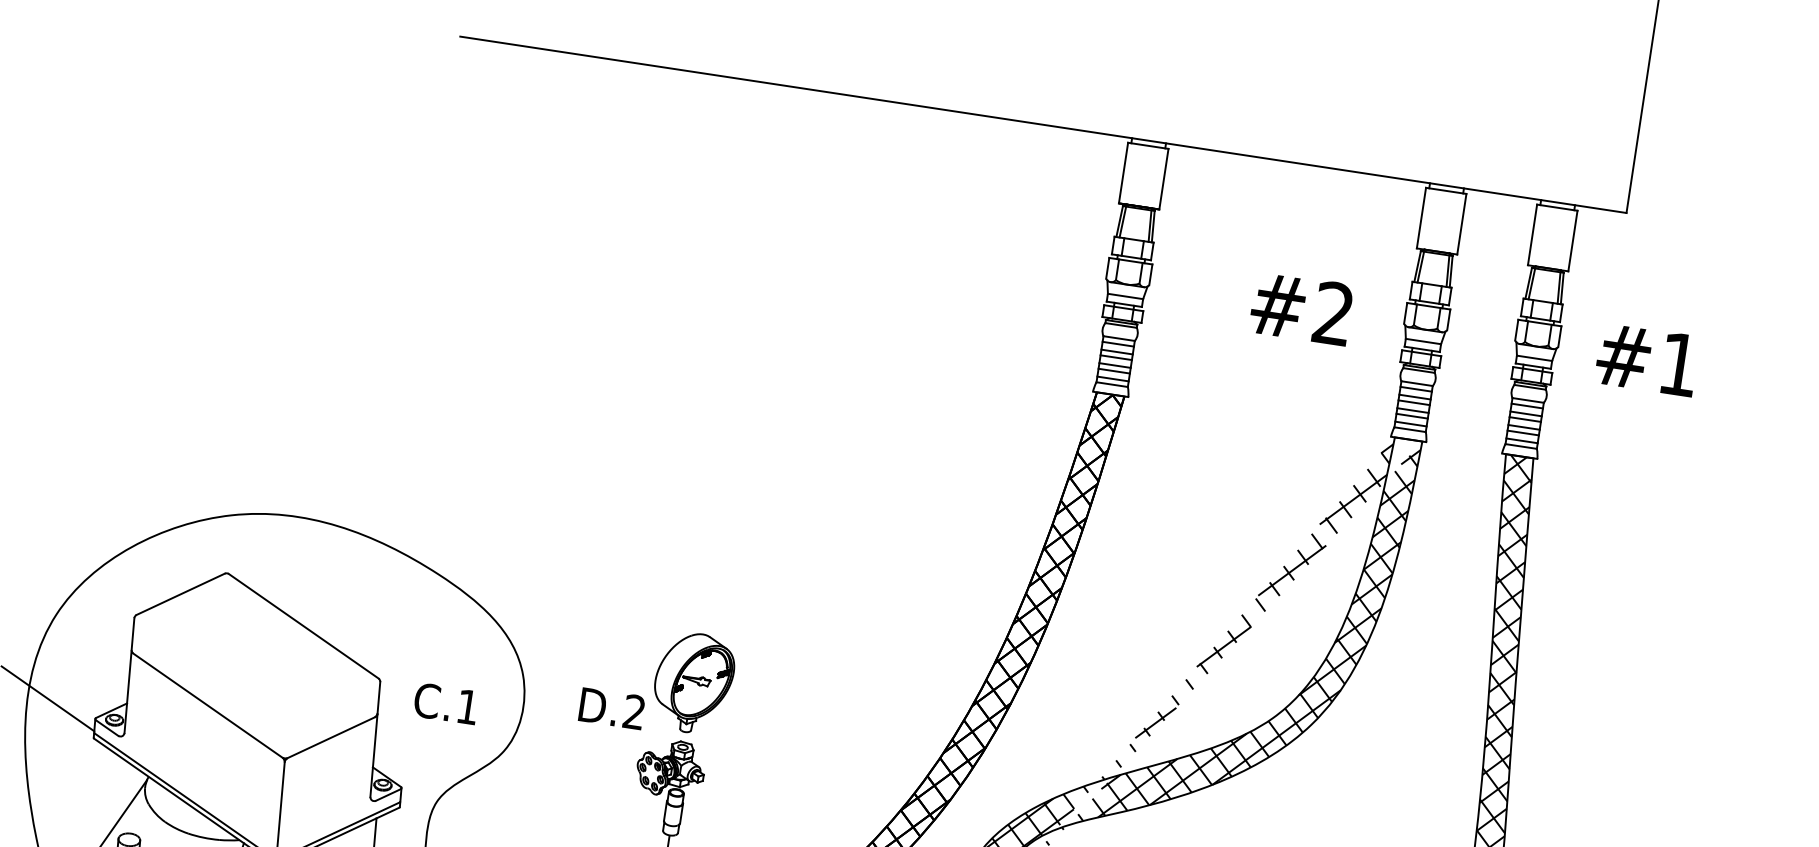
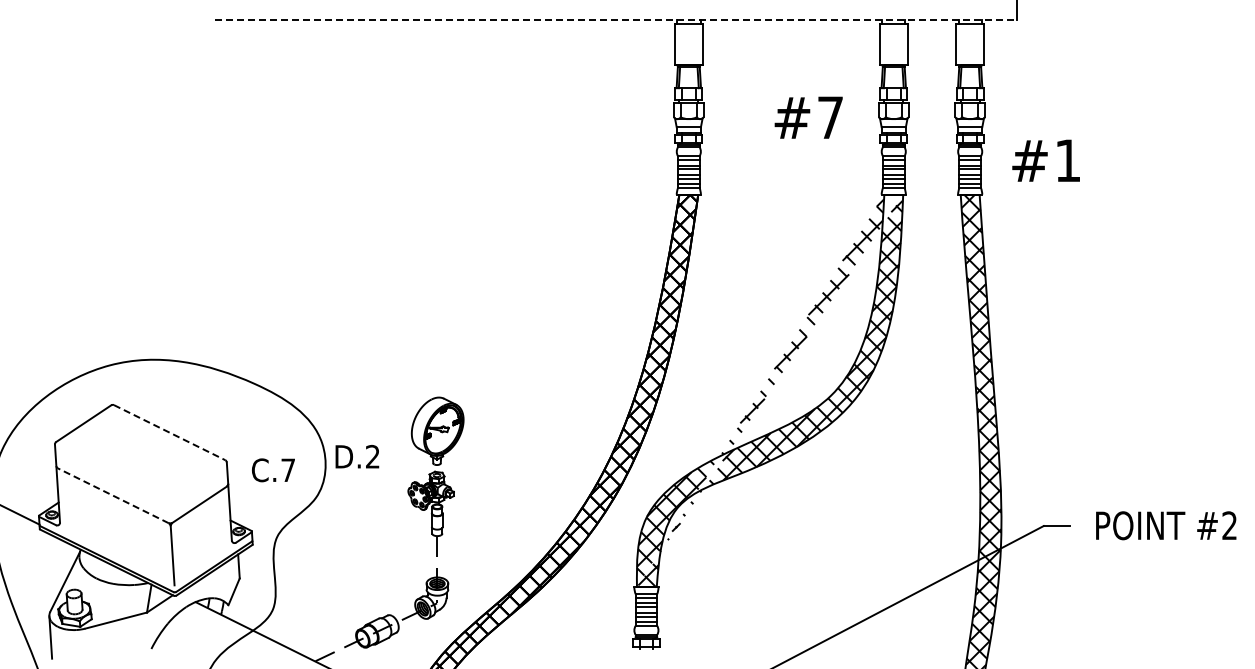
line: (1043, 125) -> (616, 20), solid -> dashed
text: (1333, 313) -> (830, 117), #2 -> #7
text: (1646, 359) -> (1045, 160), moved
line: (304, 626) -> (170, 432), solid -> dashed
line: (208, 705) -> (113, 495), solid -> dashed
text: (466, 705) -> (287, 469), C.1 -> C.7
text: (612, 708) -> (357, 456), moved

